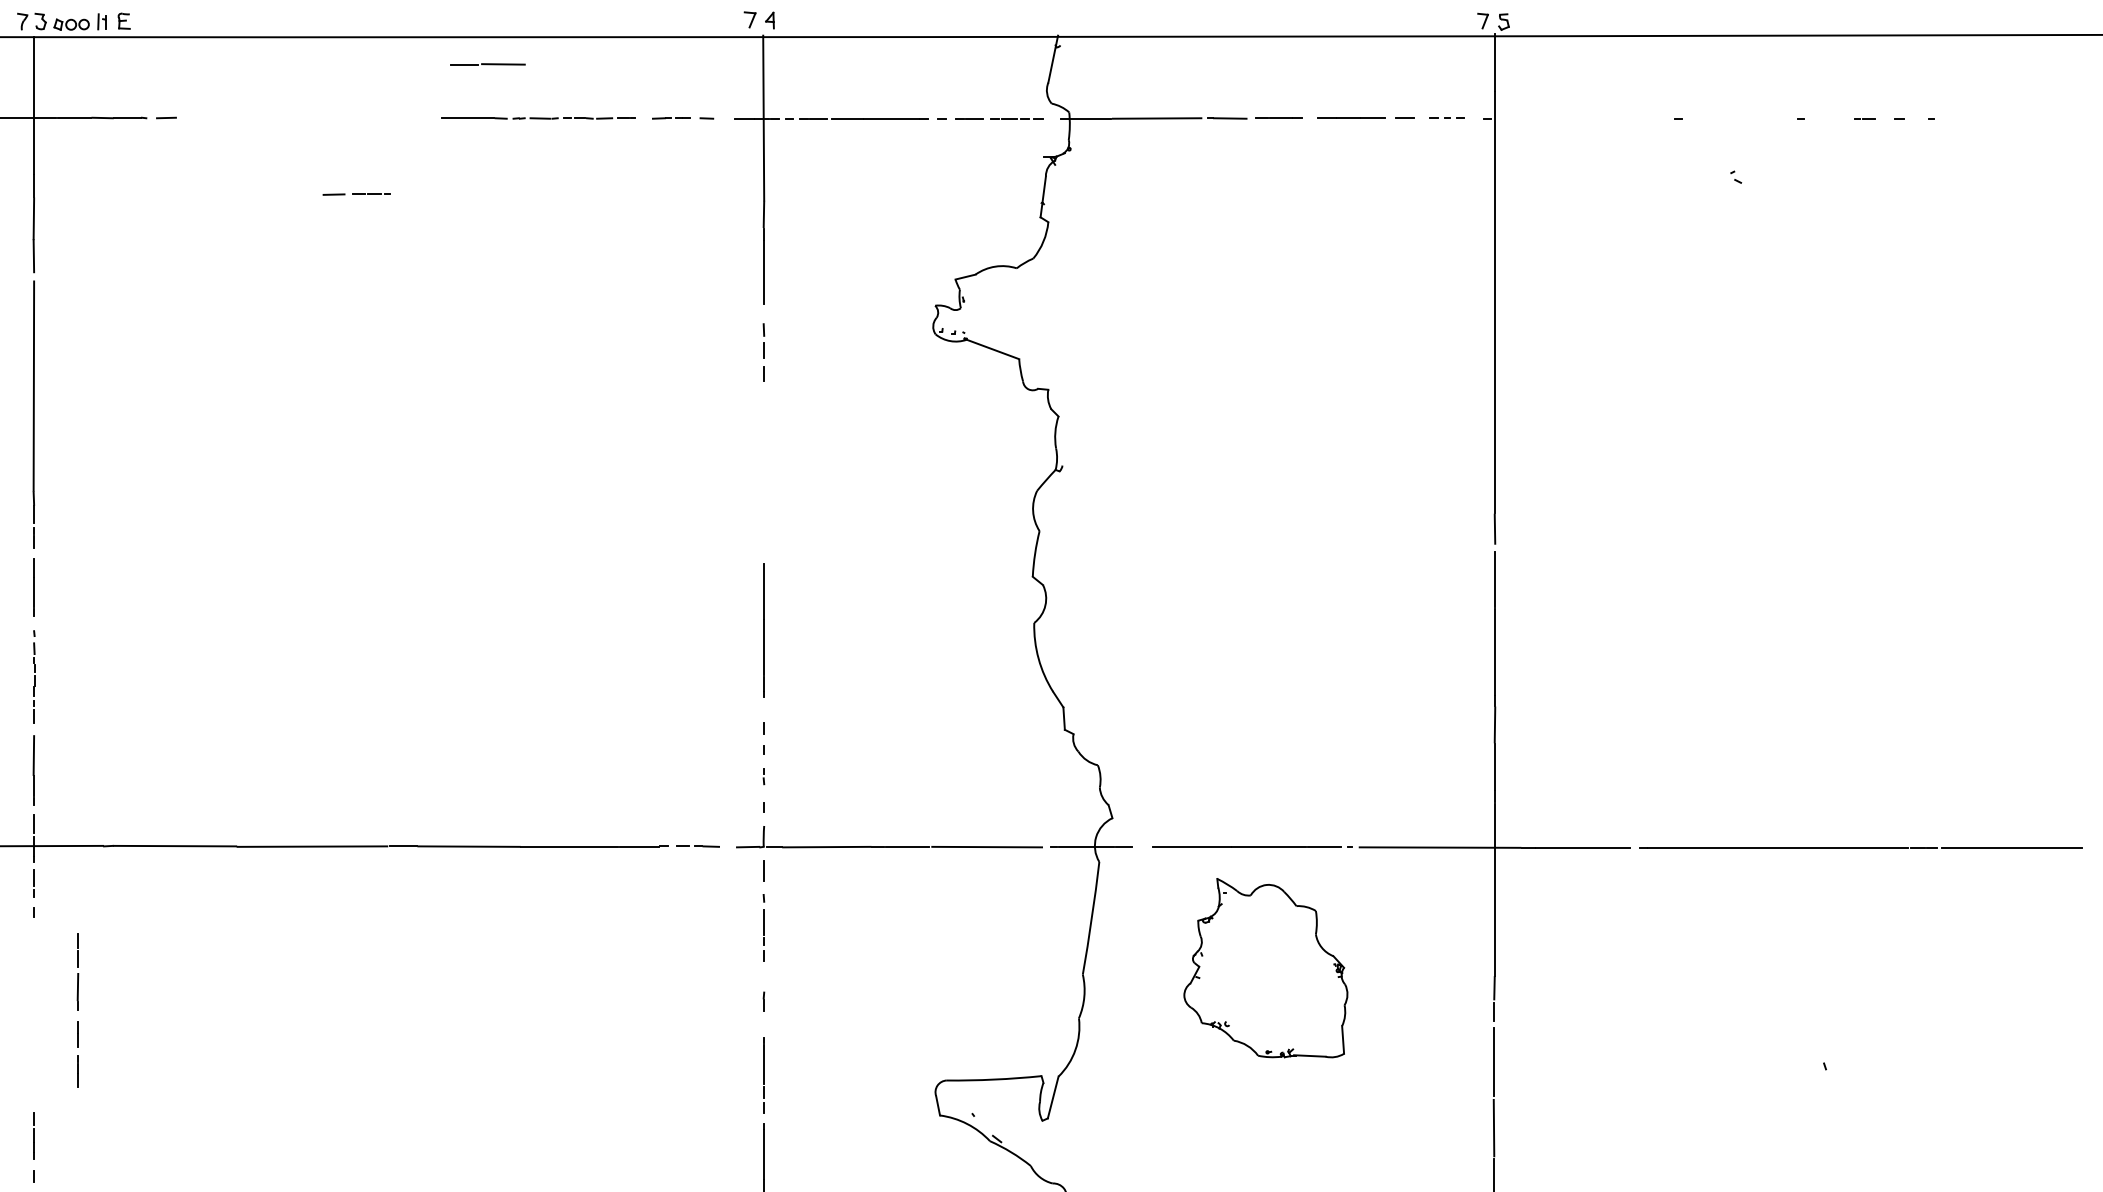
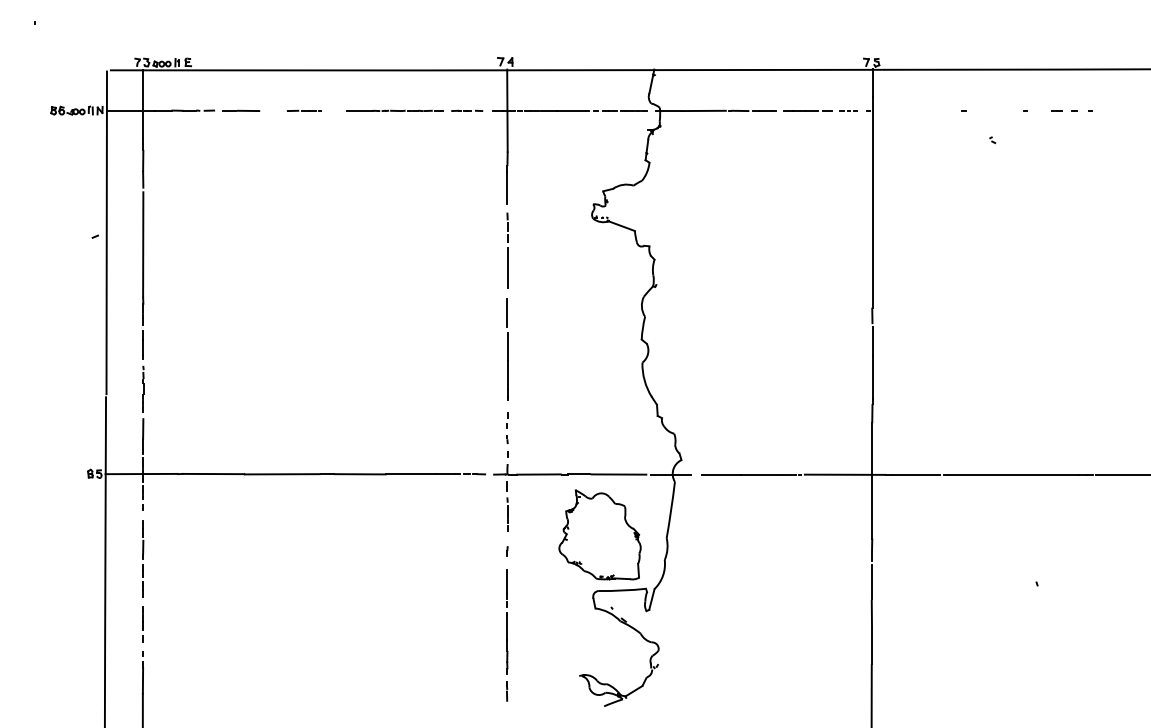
line: (489, 63) -> (241, 110), moved
line: (355, 193) -> (303, 110), moved
line: (763, 432) -> (507, 267), added
line: (763, 522) -> (507, 312), added
part: (1264, 967) -> (599, 534), moved
line: (78, 1009) -> (143, 558), moved

